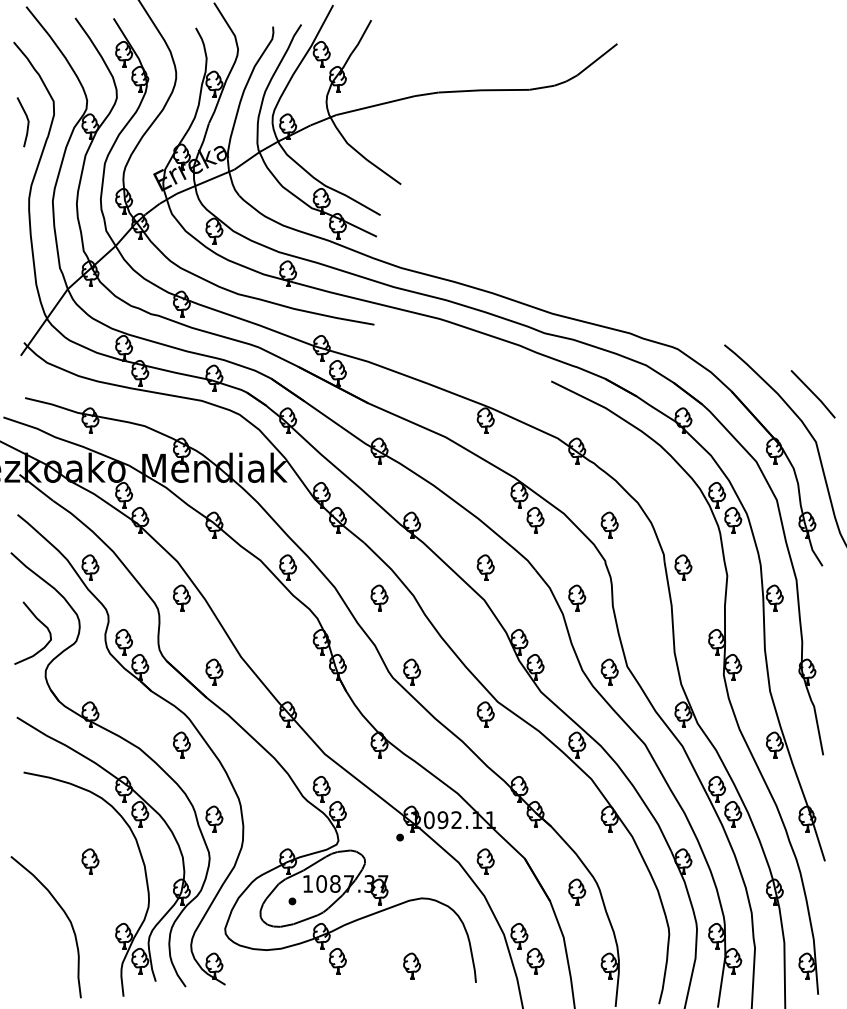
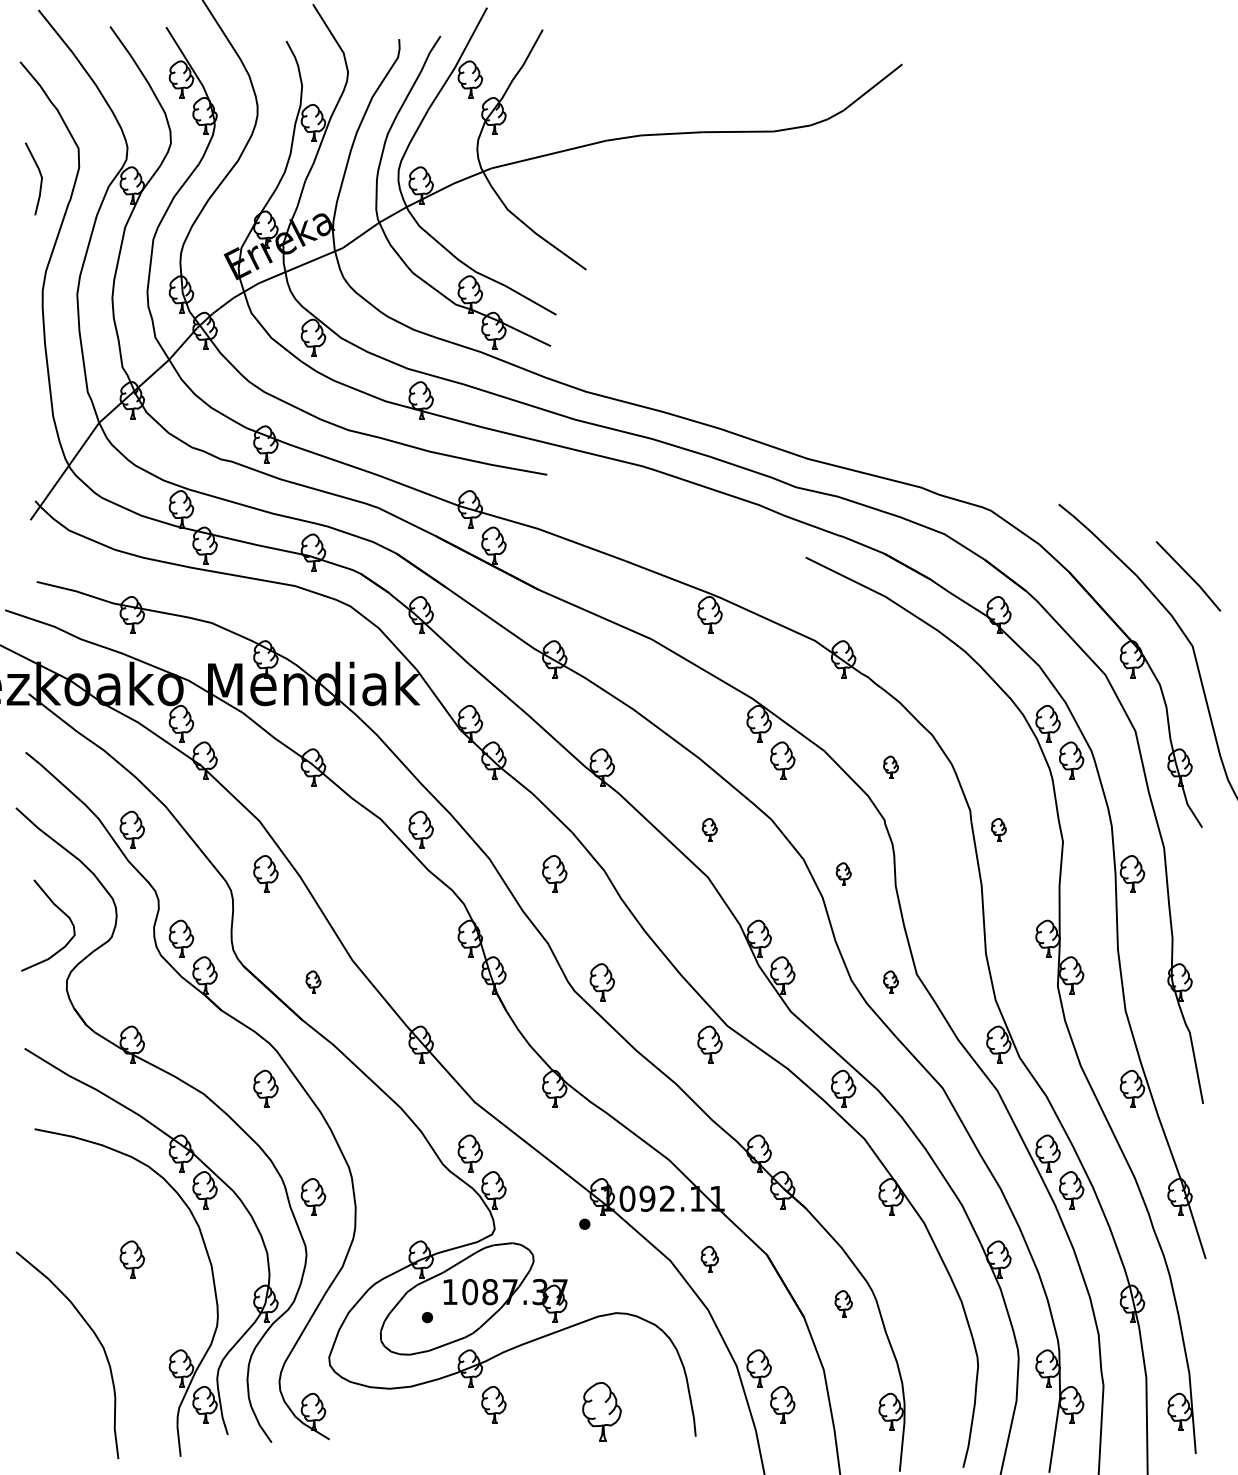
part: (609, 524) -> (890, 766), size x0.6
part: (485, 567) -> (709, 829), size x0.6
part: (683, 567) -> (998, 829), size x0.6
part: (577, 597) -> (844, 873), size x0.6
part: (214, 671) -> (313, 981), size x0.6
part: (609, 671) -> (890, 981), size x0.6
part: (485, 861) -> (709, 1259), size x0.7
part: (577, 891) -> (844, 1303), size x0.7
part: (412, 965) -> (602, 1411), size x1.6

